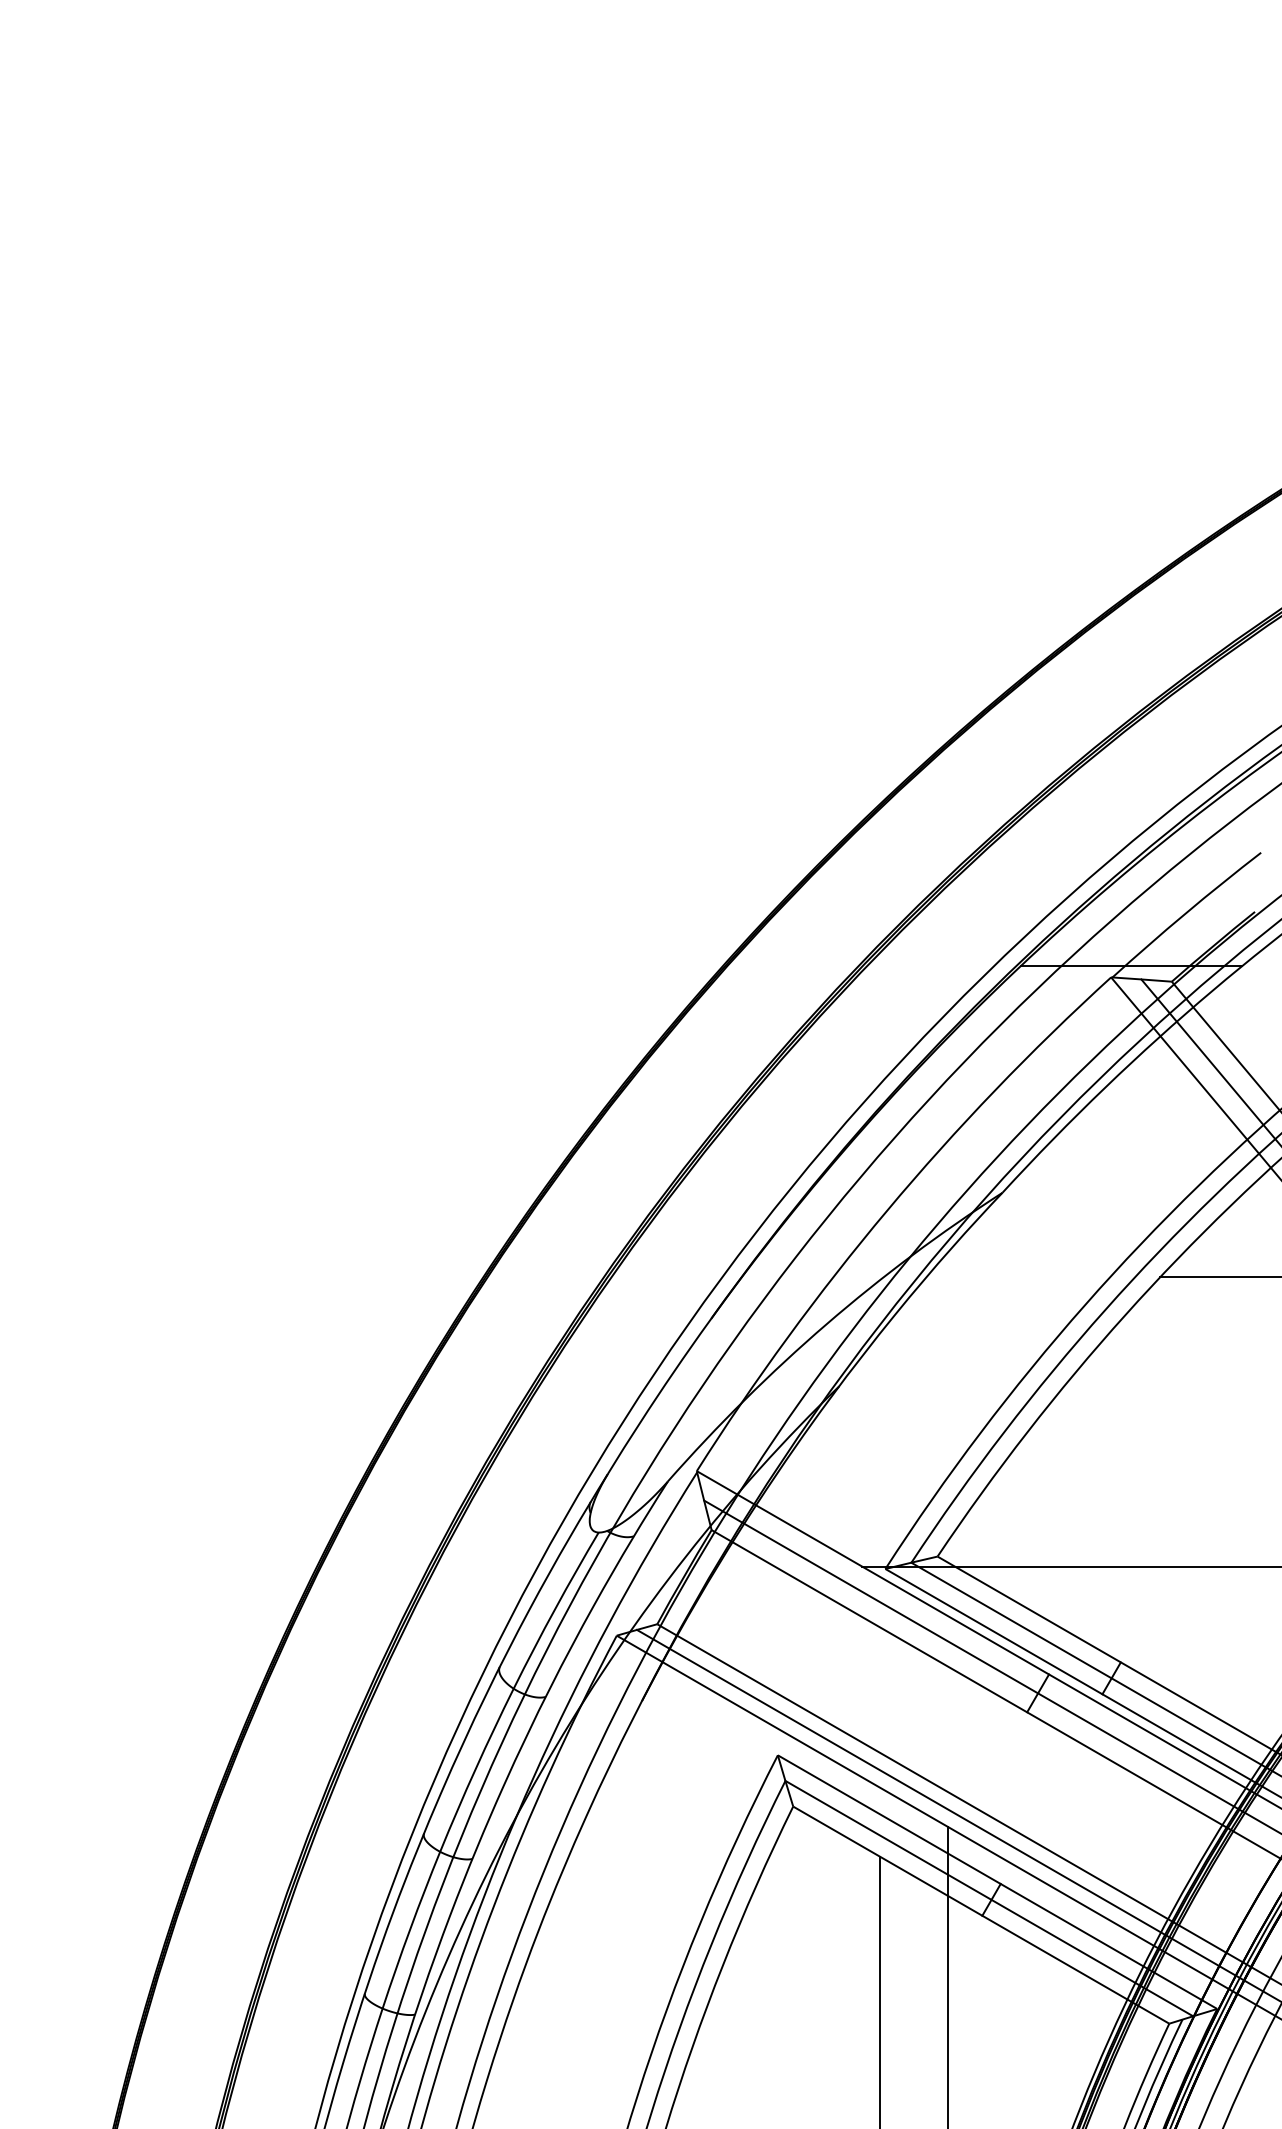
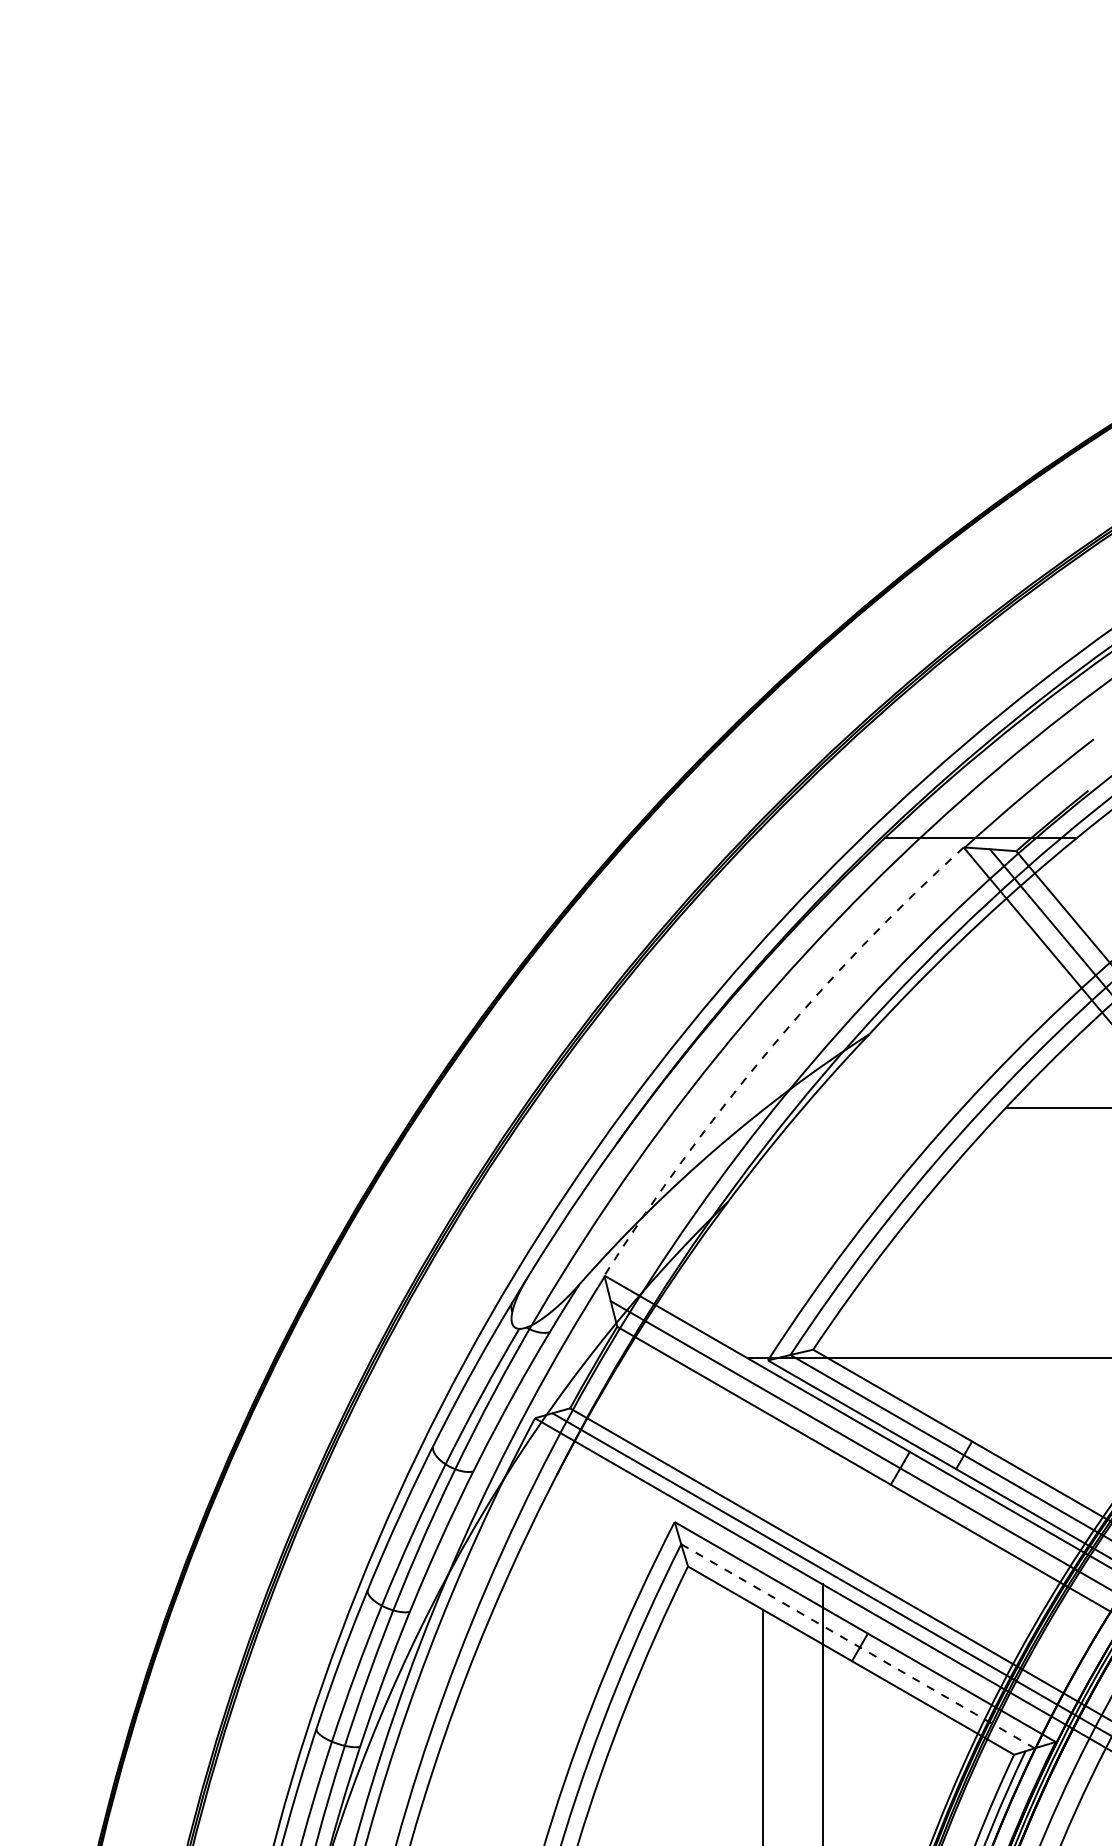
arc: (887, 1210) -> (769, 1049), solid -> dashed
line: (989, 1898) -> (858, 1646), solid -> dashed

